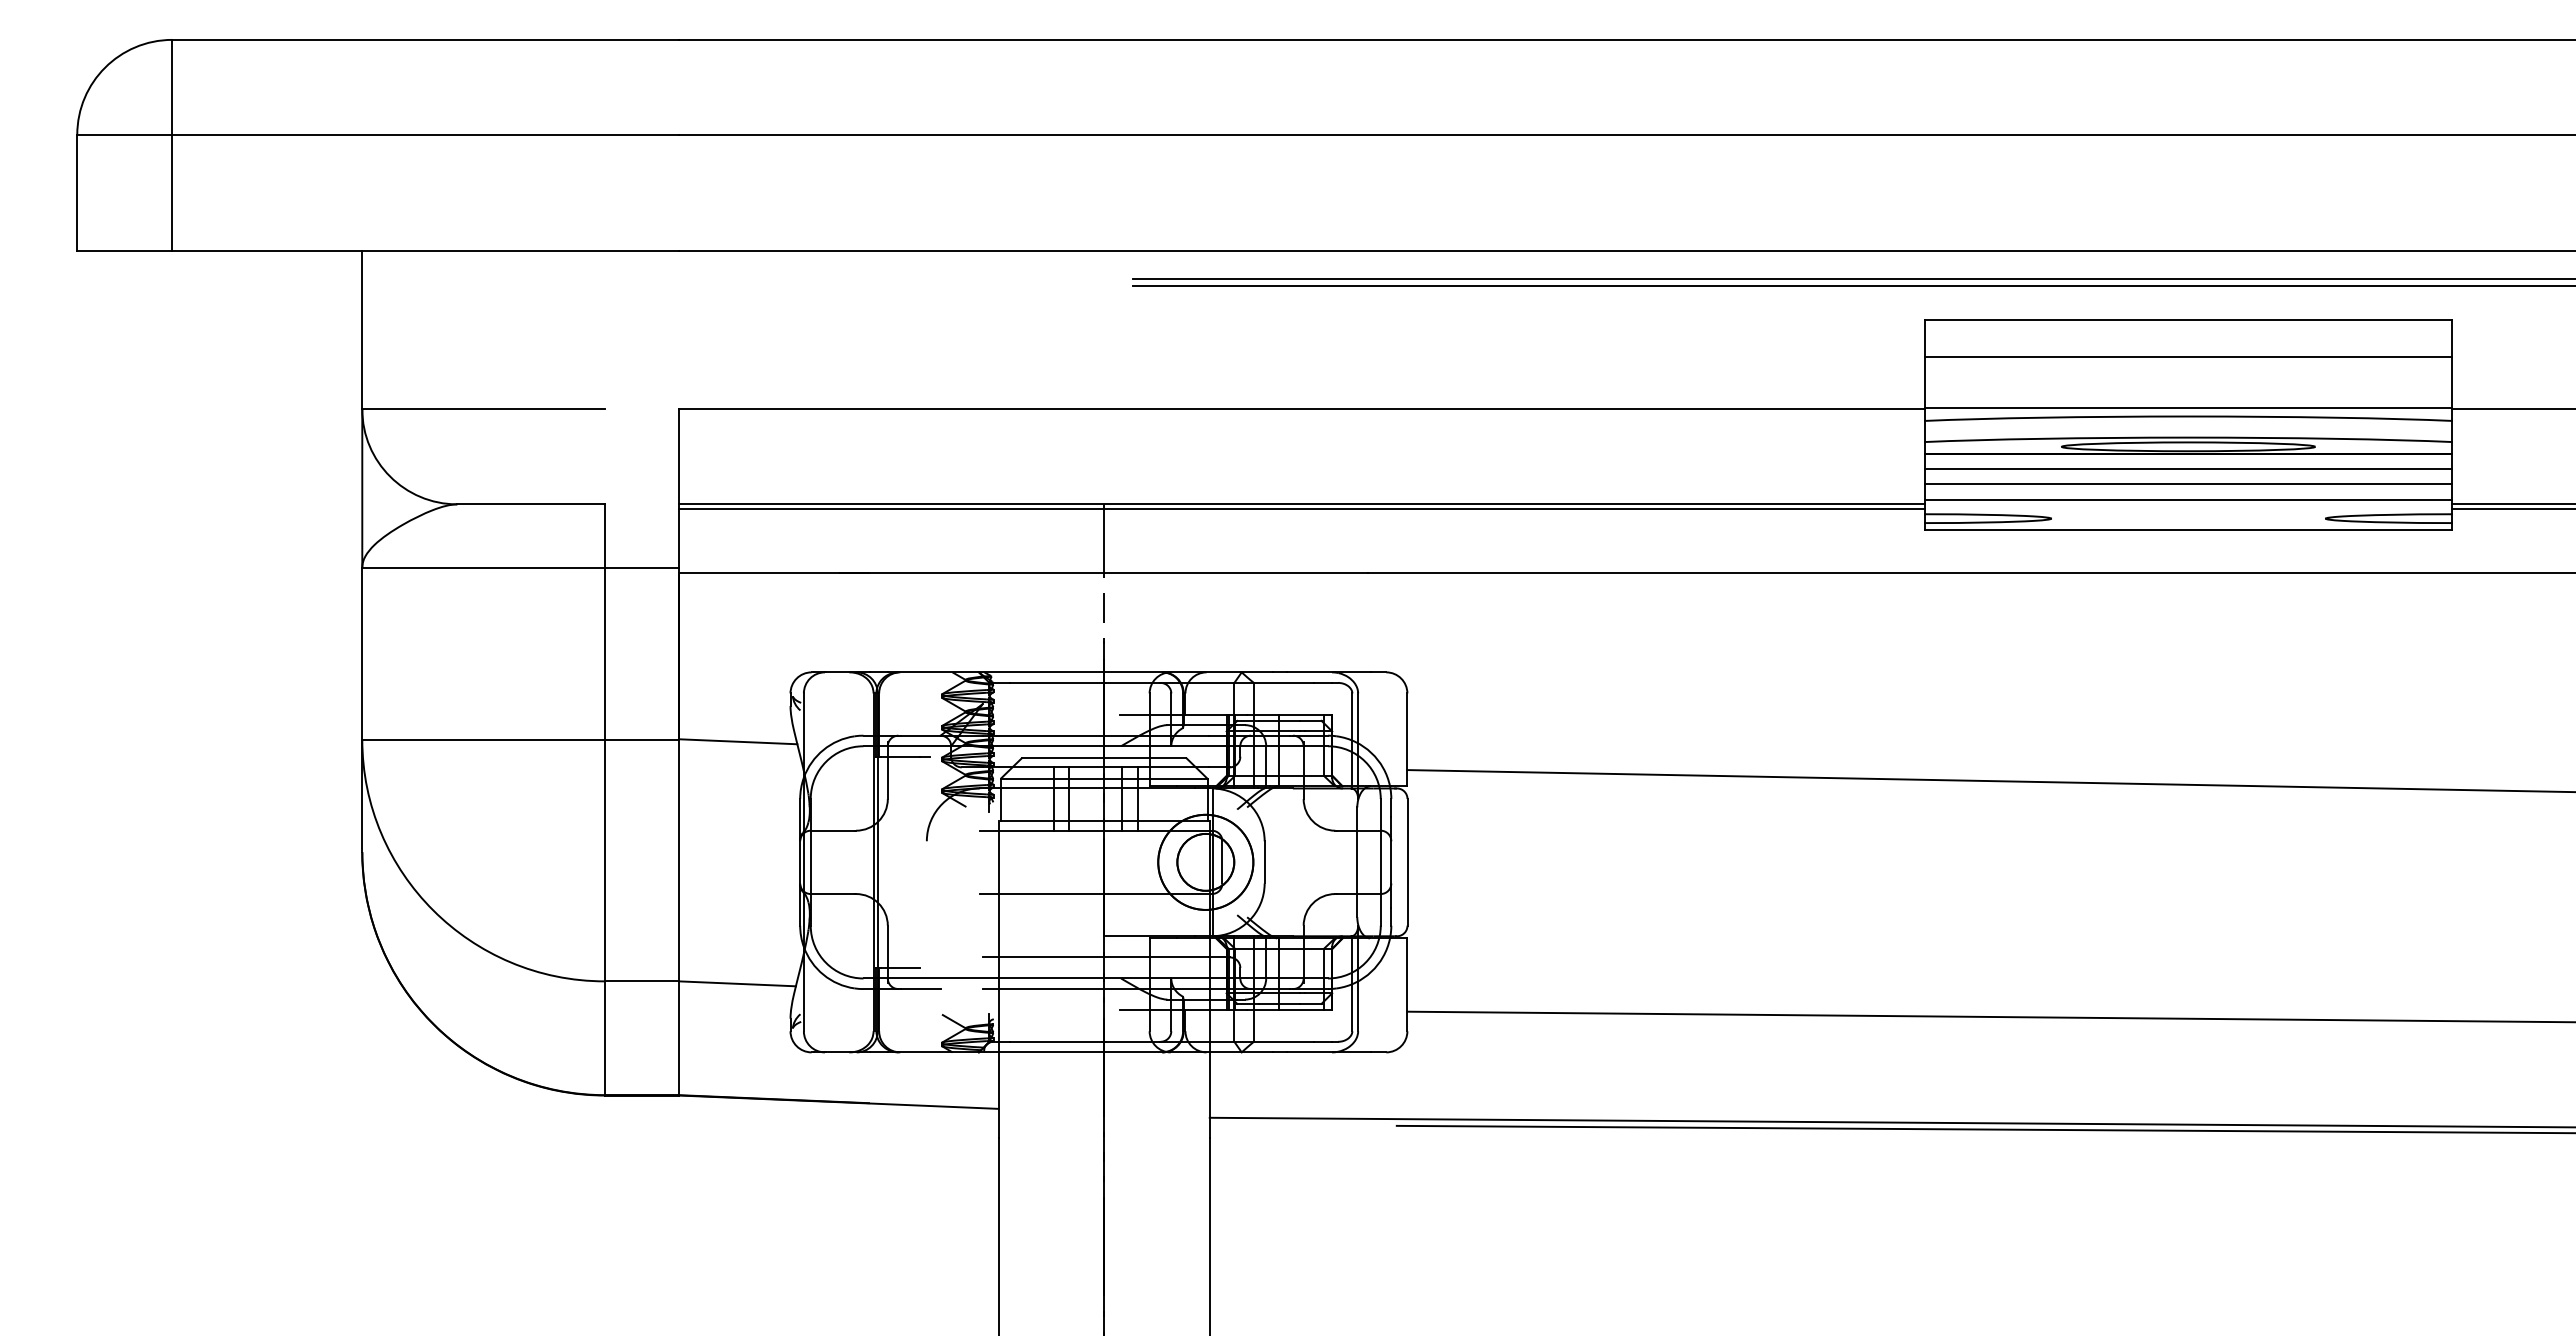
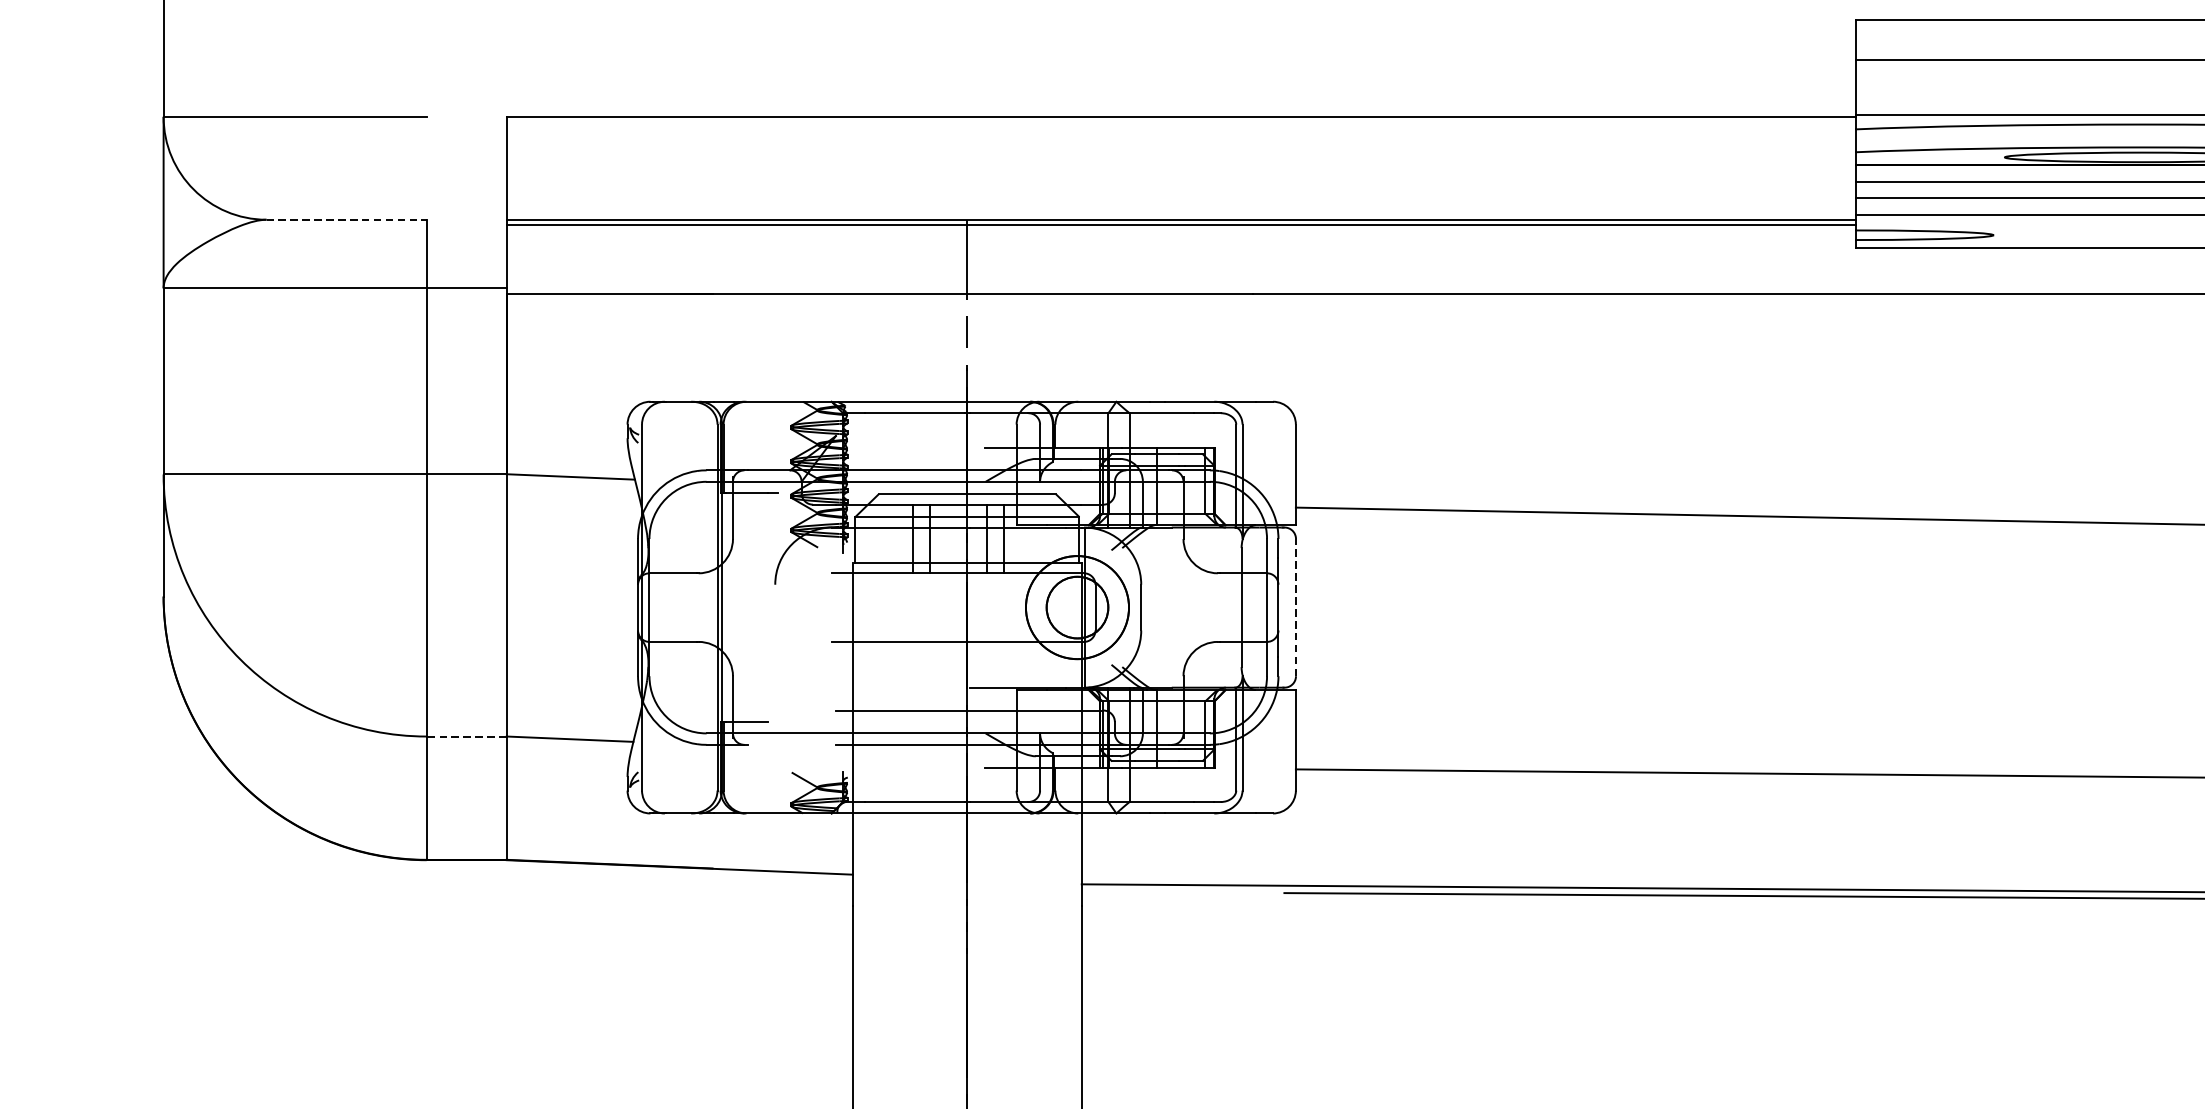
line: (531, 504) -> (346, 219), solid -> dashed
line: (1407, 861) -> (1295, 606), solid -> dashed
line: (642, 981) -> (467, 736), solid -> dashed
line: (920, 989) -> (768, 745), removed

